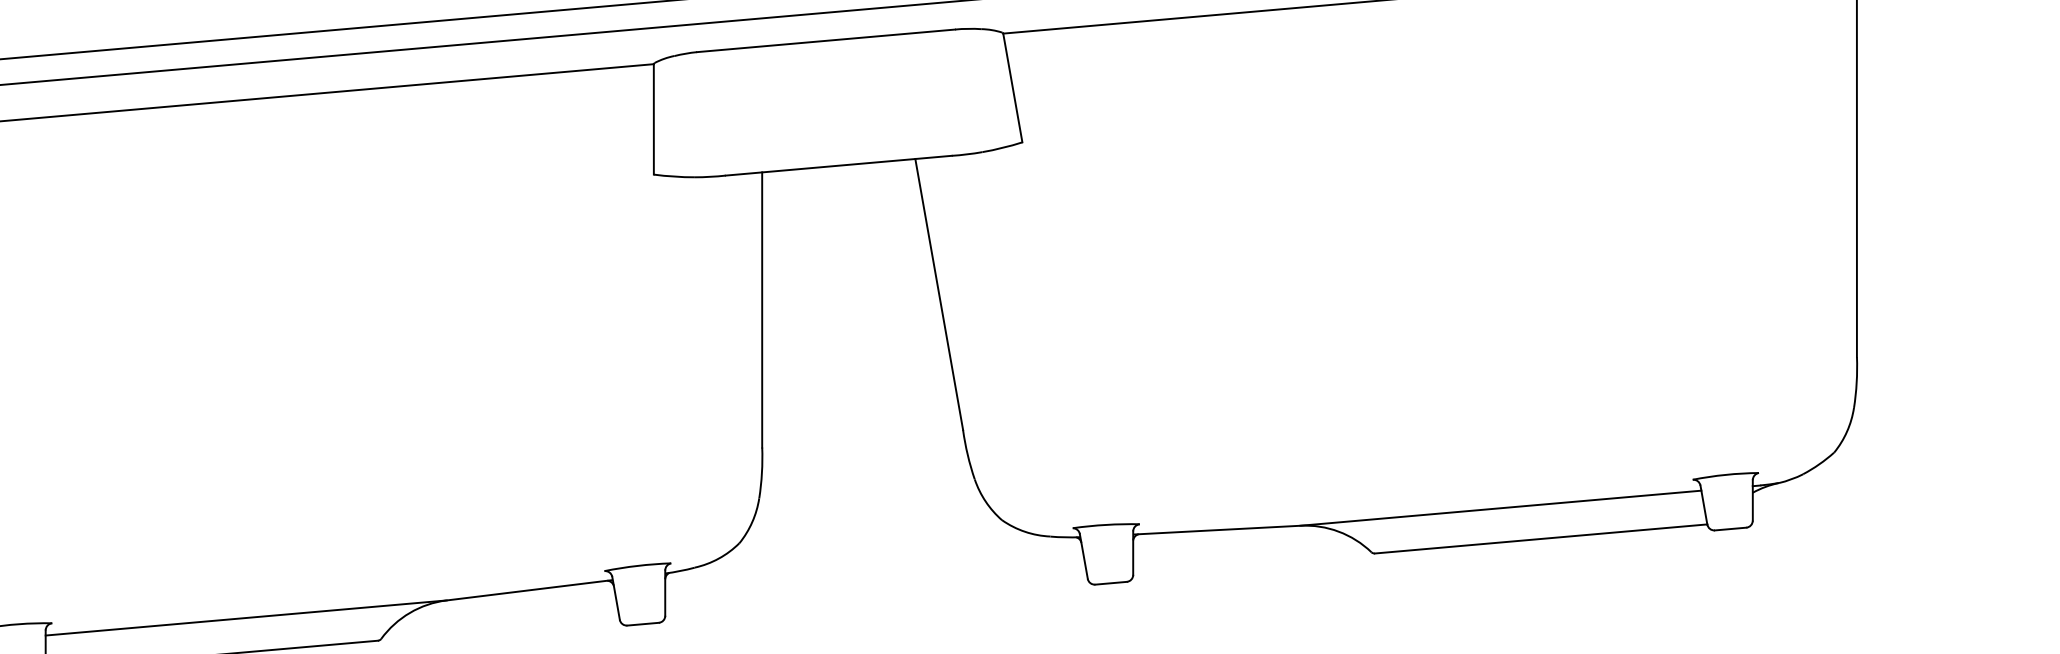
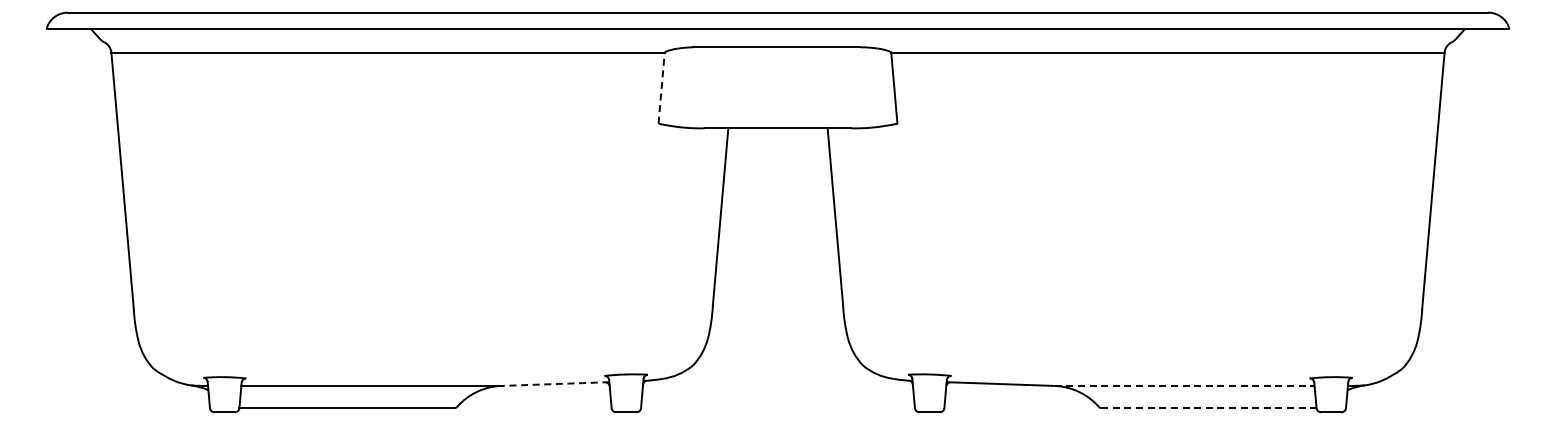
line: (653, 119) -> (661, 88), solid -> dashed
line: (1500, 507) -> (1184, 385), solid -> dashed
line: (1540, 538) -> (1208, 407), solid -> dashed
arc: (530, 590) -> (555, 384), solid -> dashed

